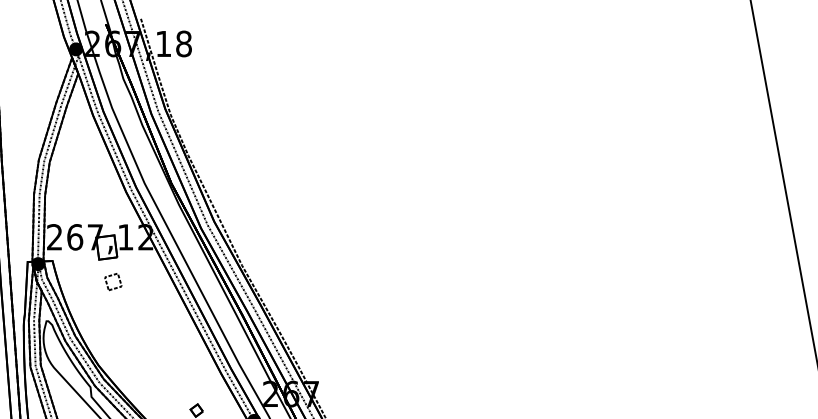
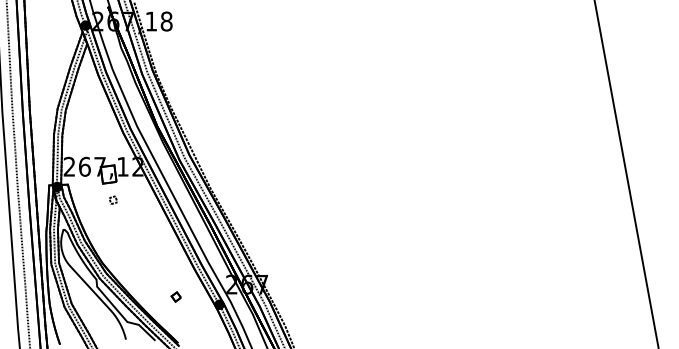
part: (111, 280) -> (112, 199), size x0.62

